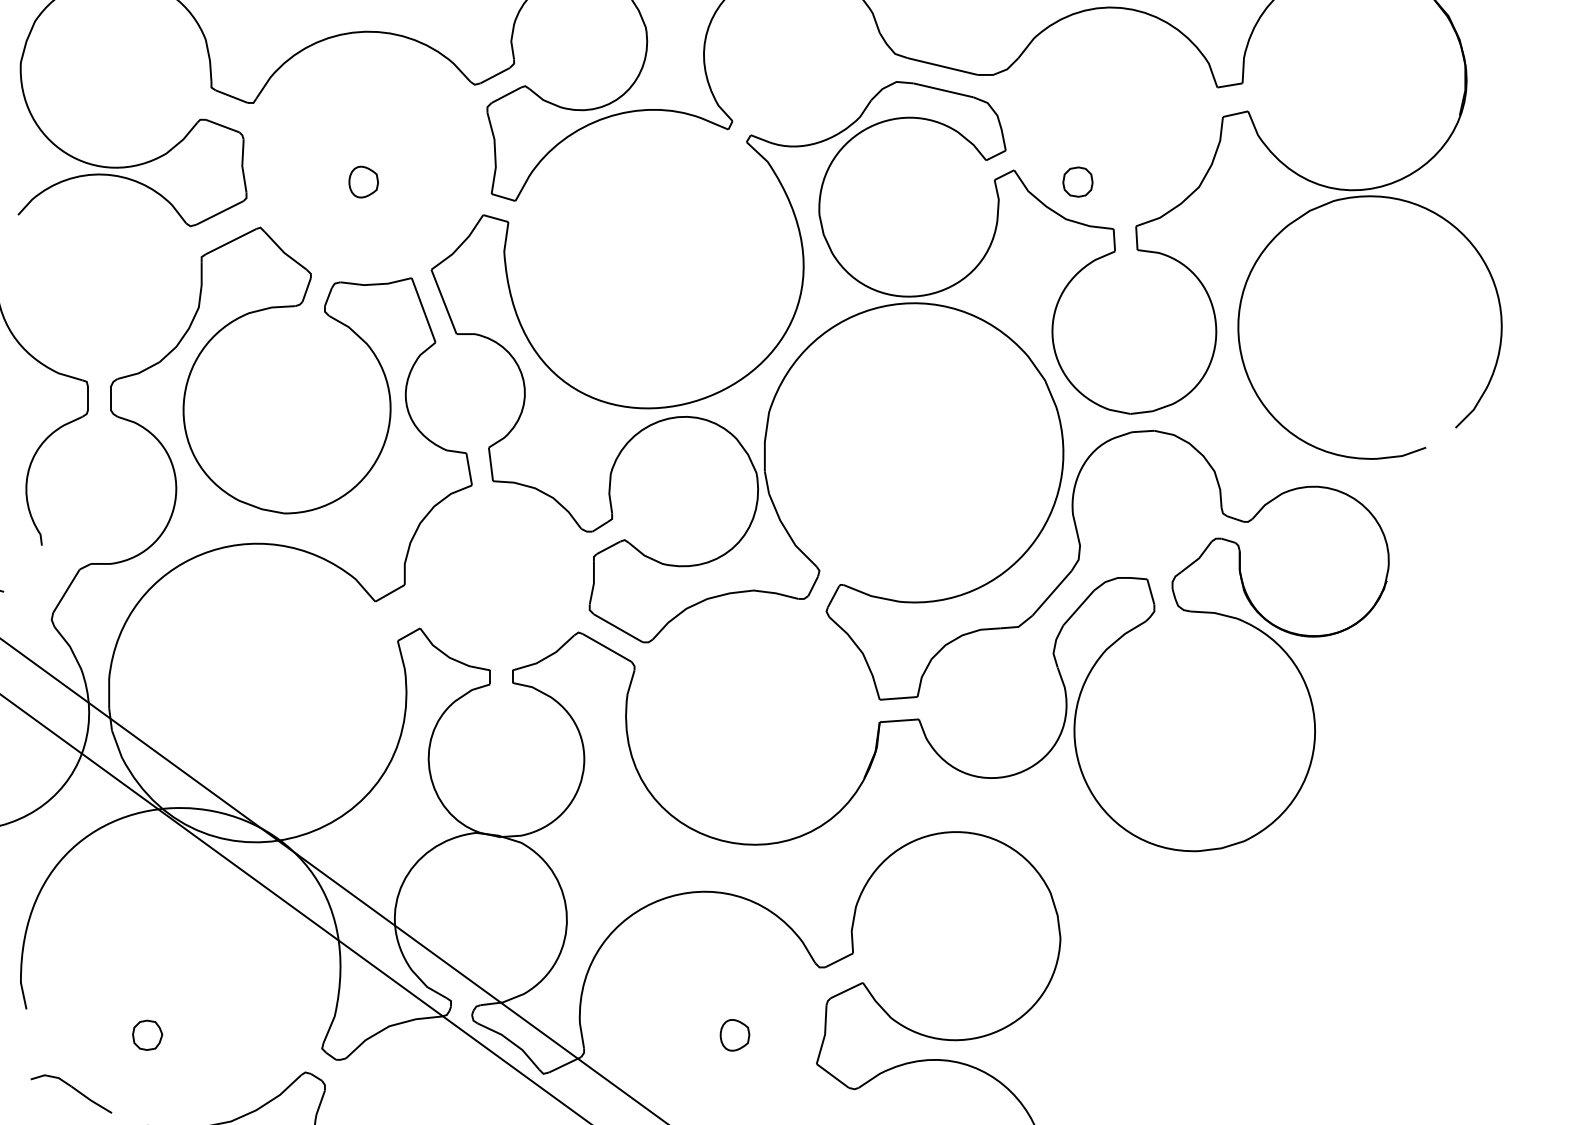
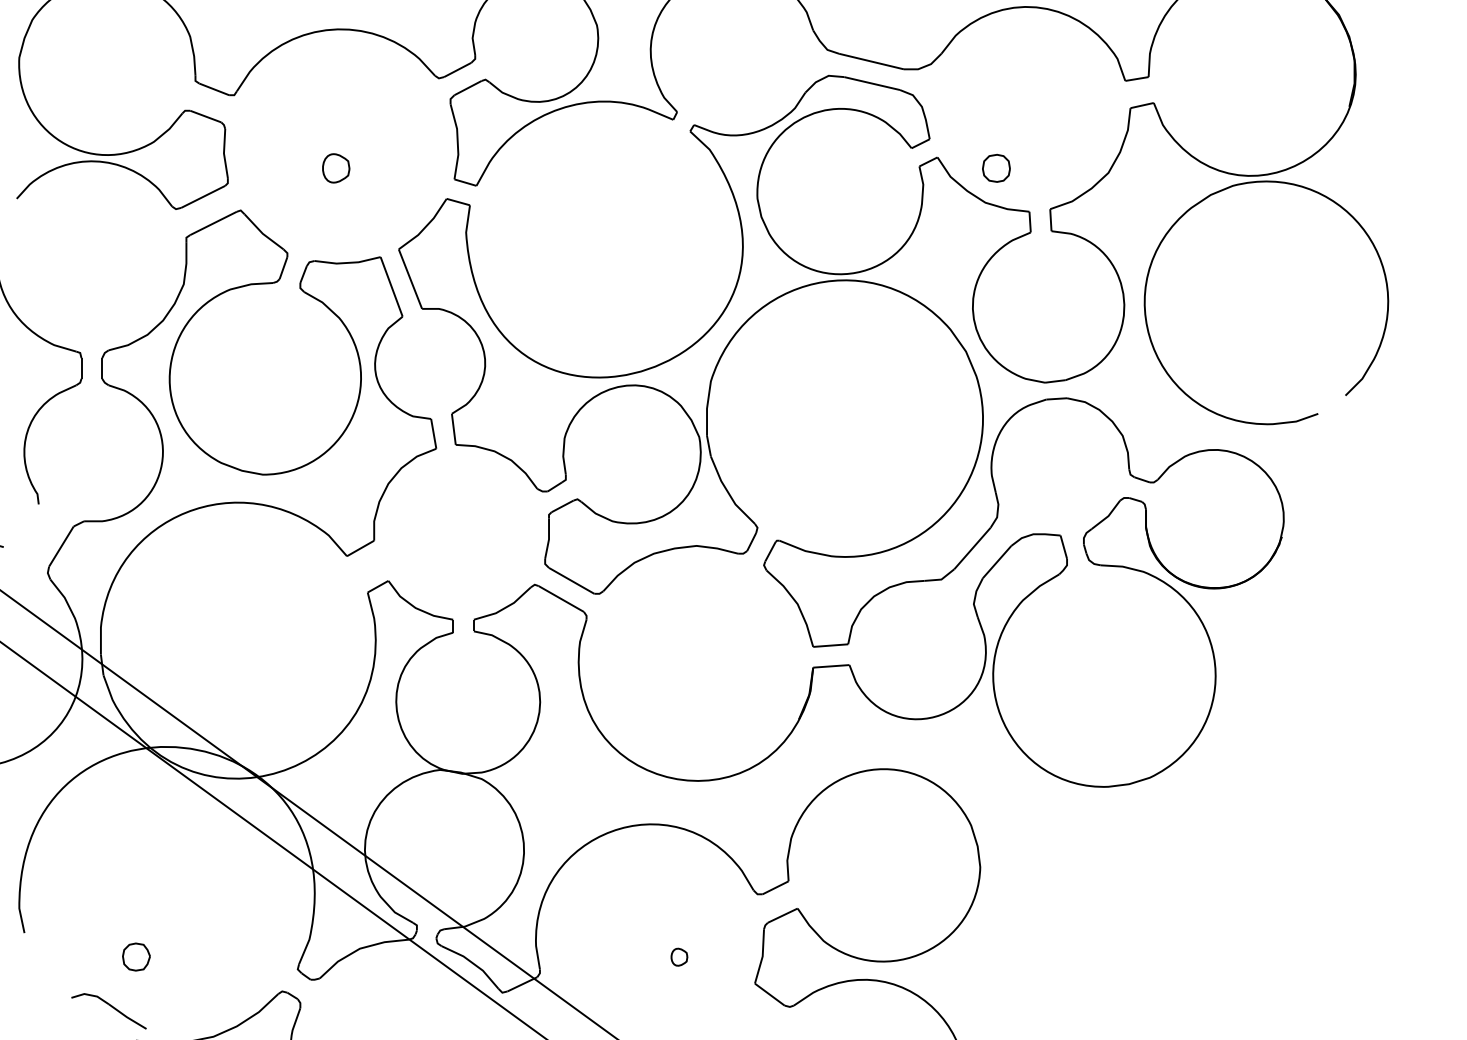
part: (735, 1035) -> (679, 957), size x0.6
part: (70, 1094) -> (108, 1011), moved

